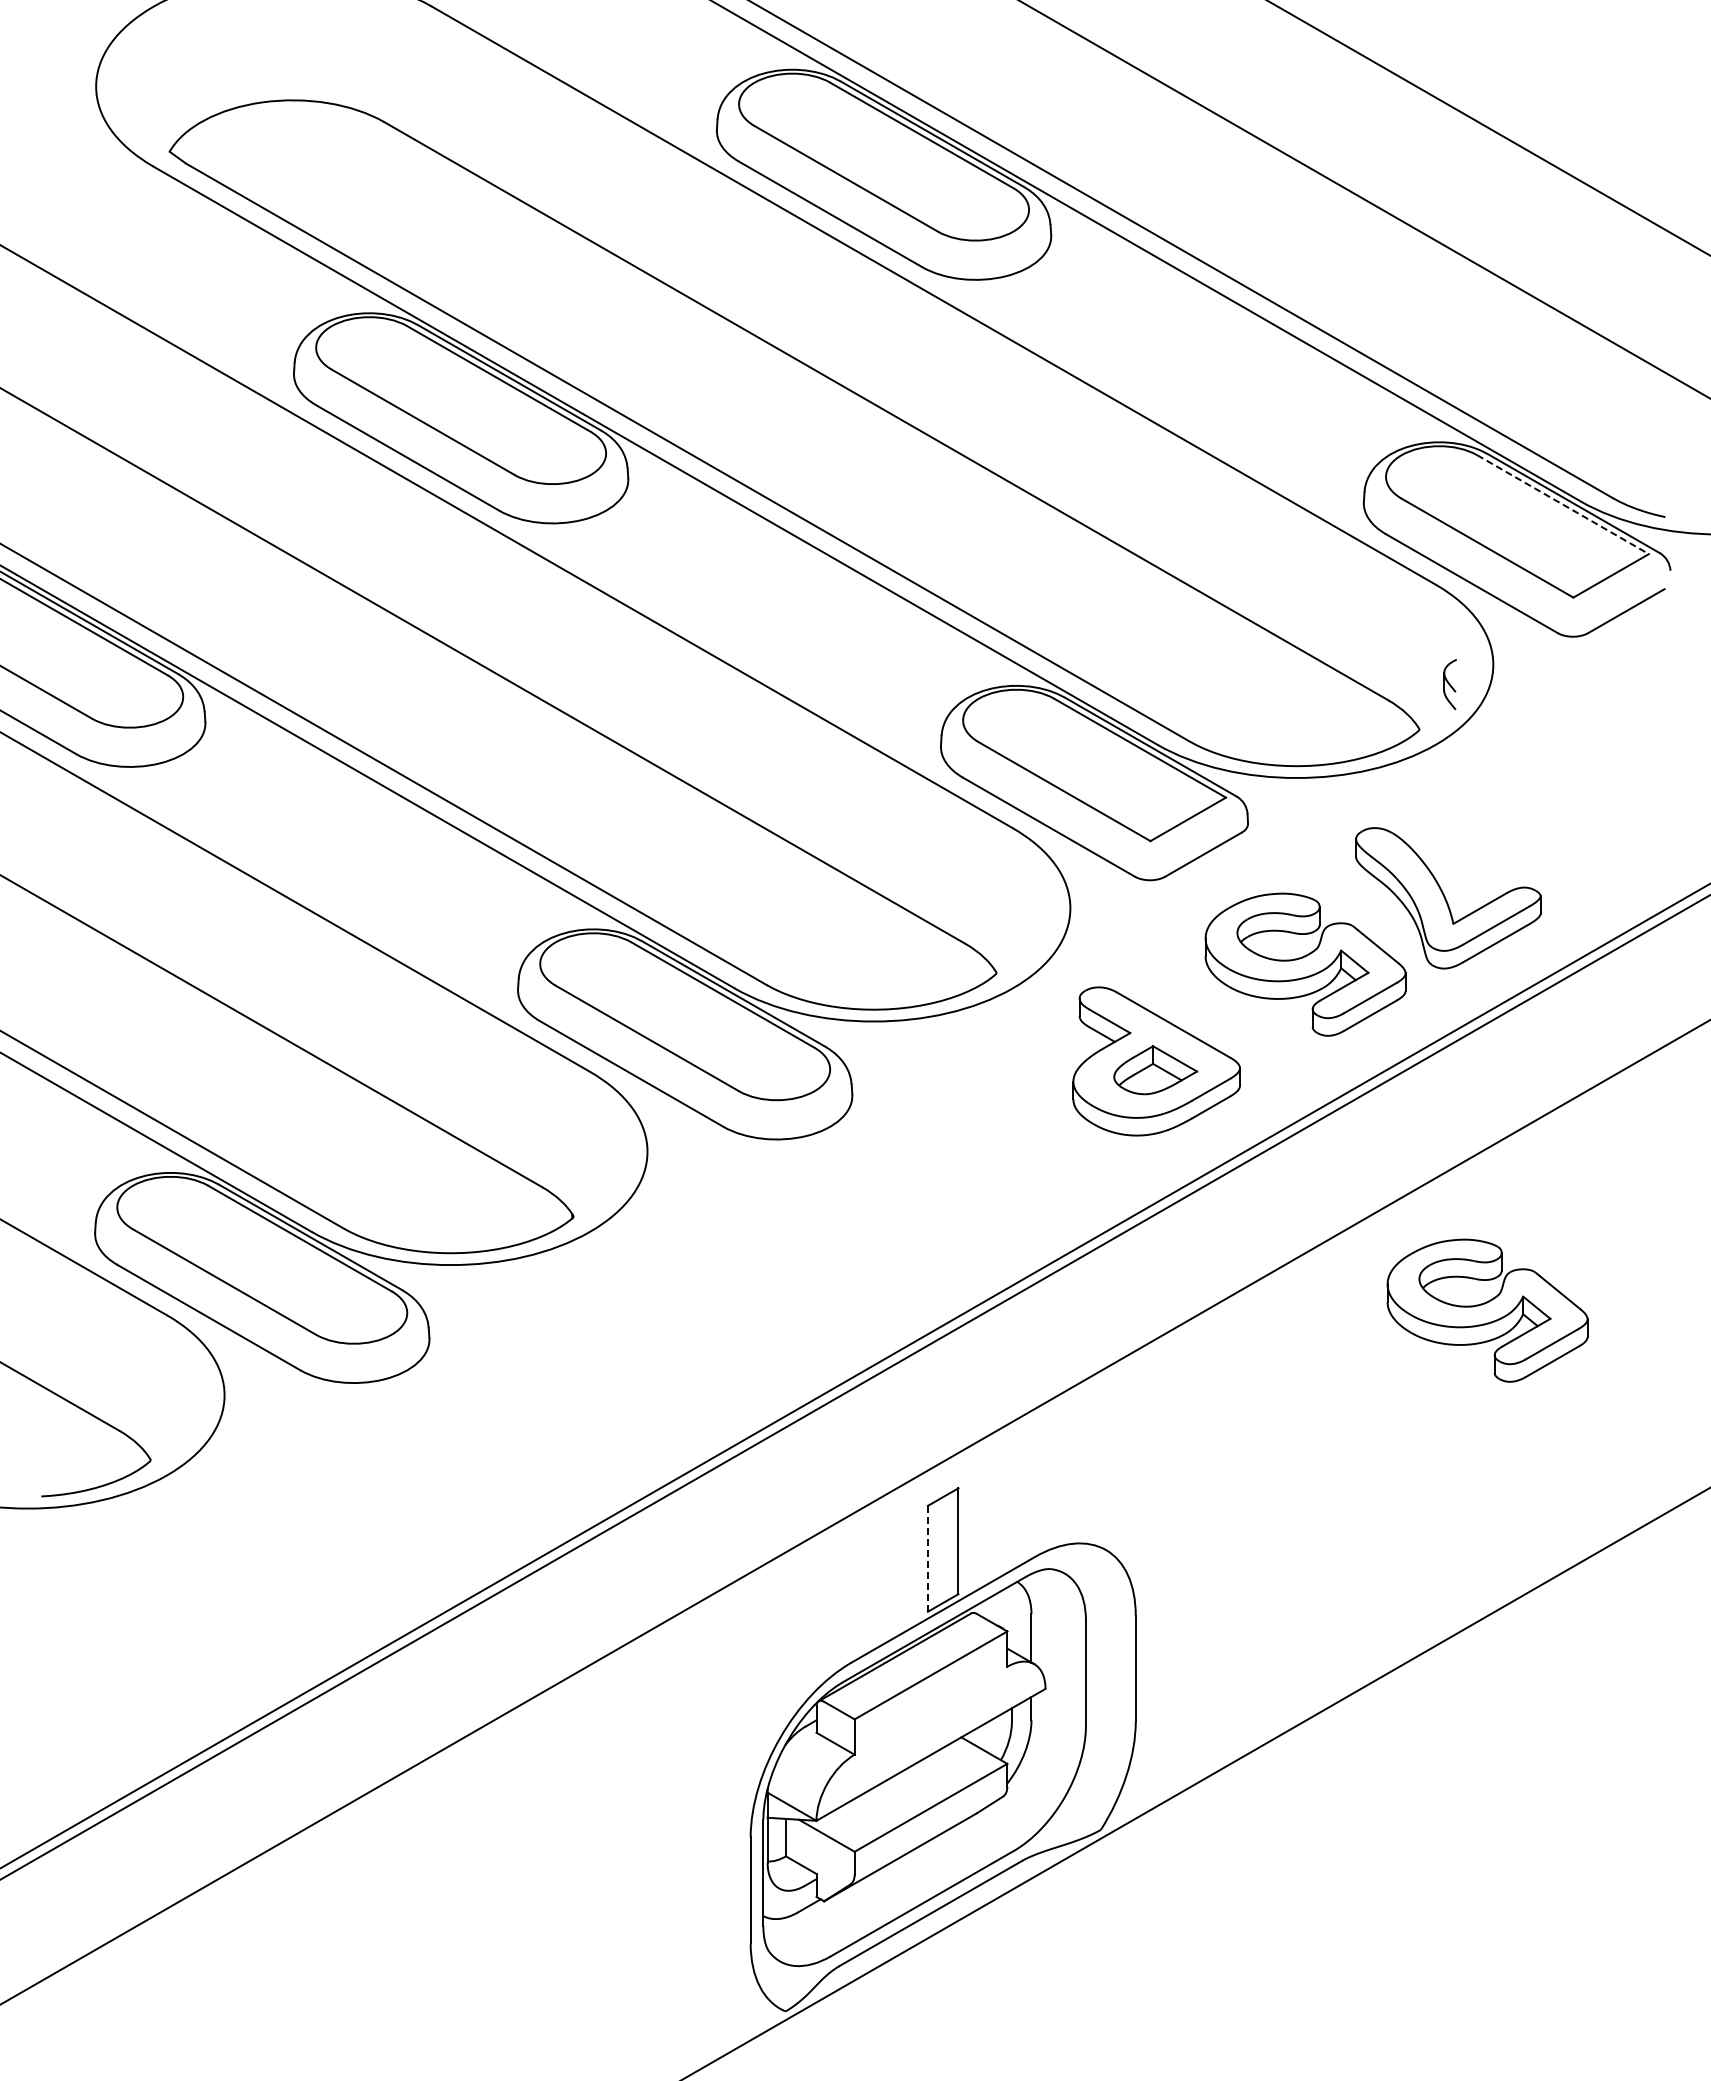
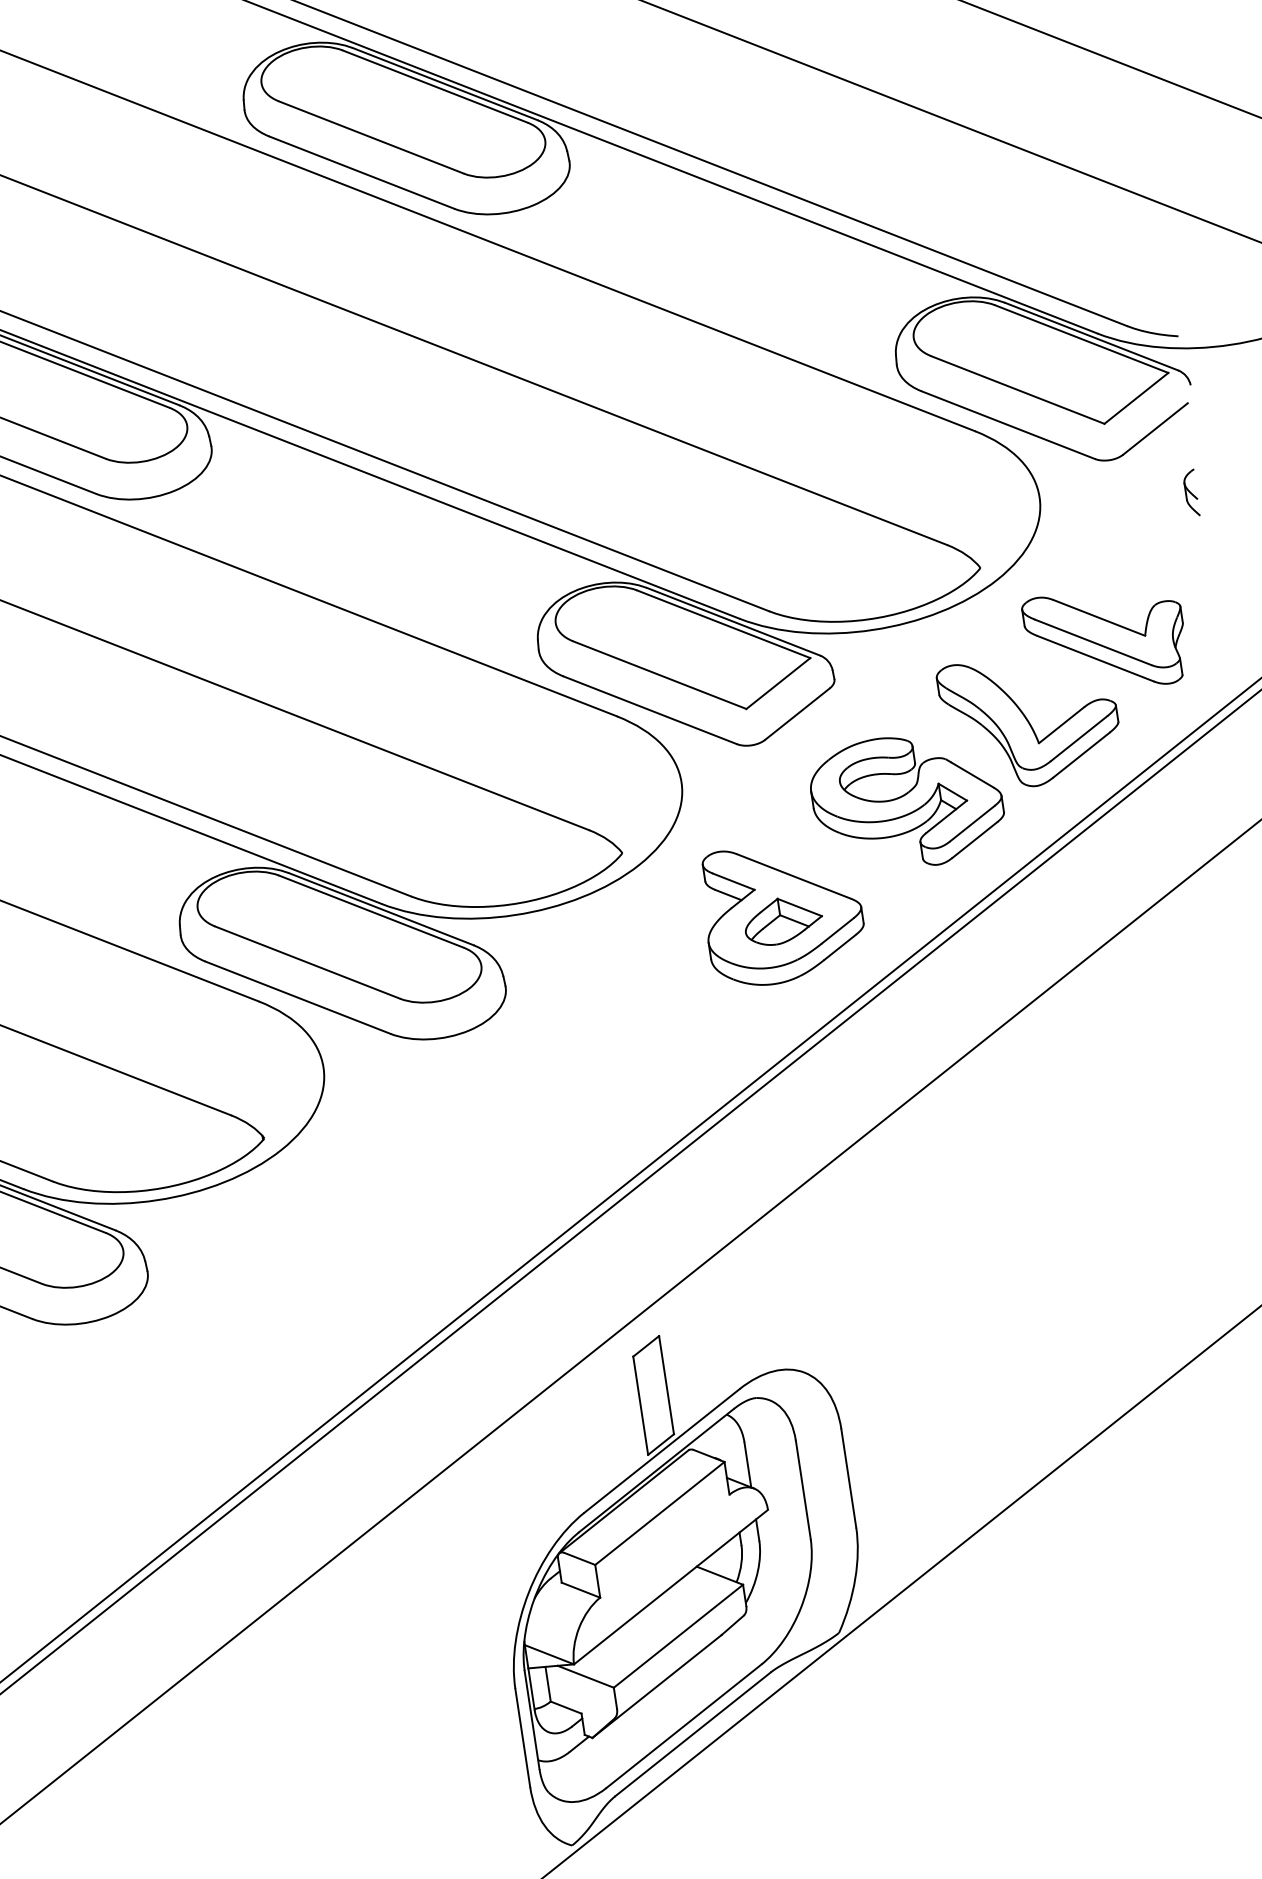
line: (1563, 504) -> (1082, 338), dashed -> solid
part: (1449, 684) -> (1190, 493), moved
part: (1540, 825) -> (1105, 639), added
part: (1487, 1310) -> (1124, 1097), removed
line: (927, 1558) -> (640, 1405), dashed -> solid

